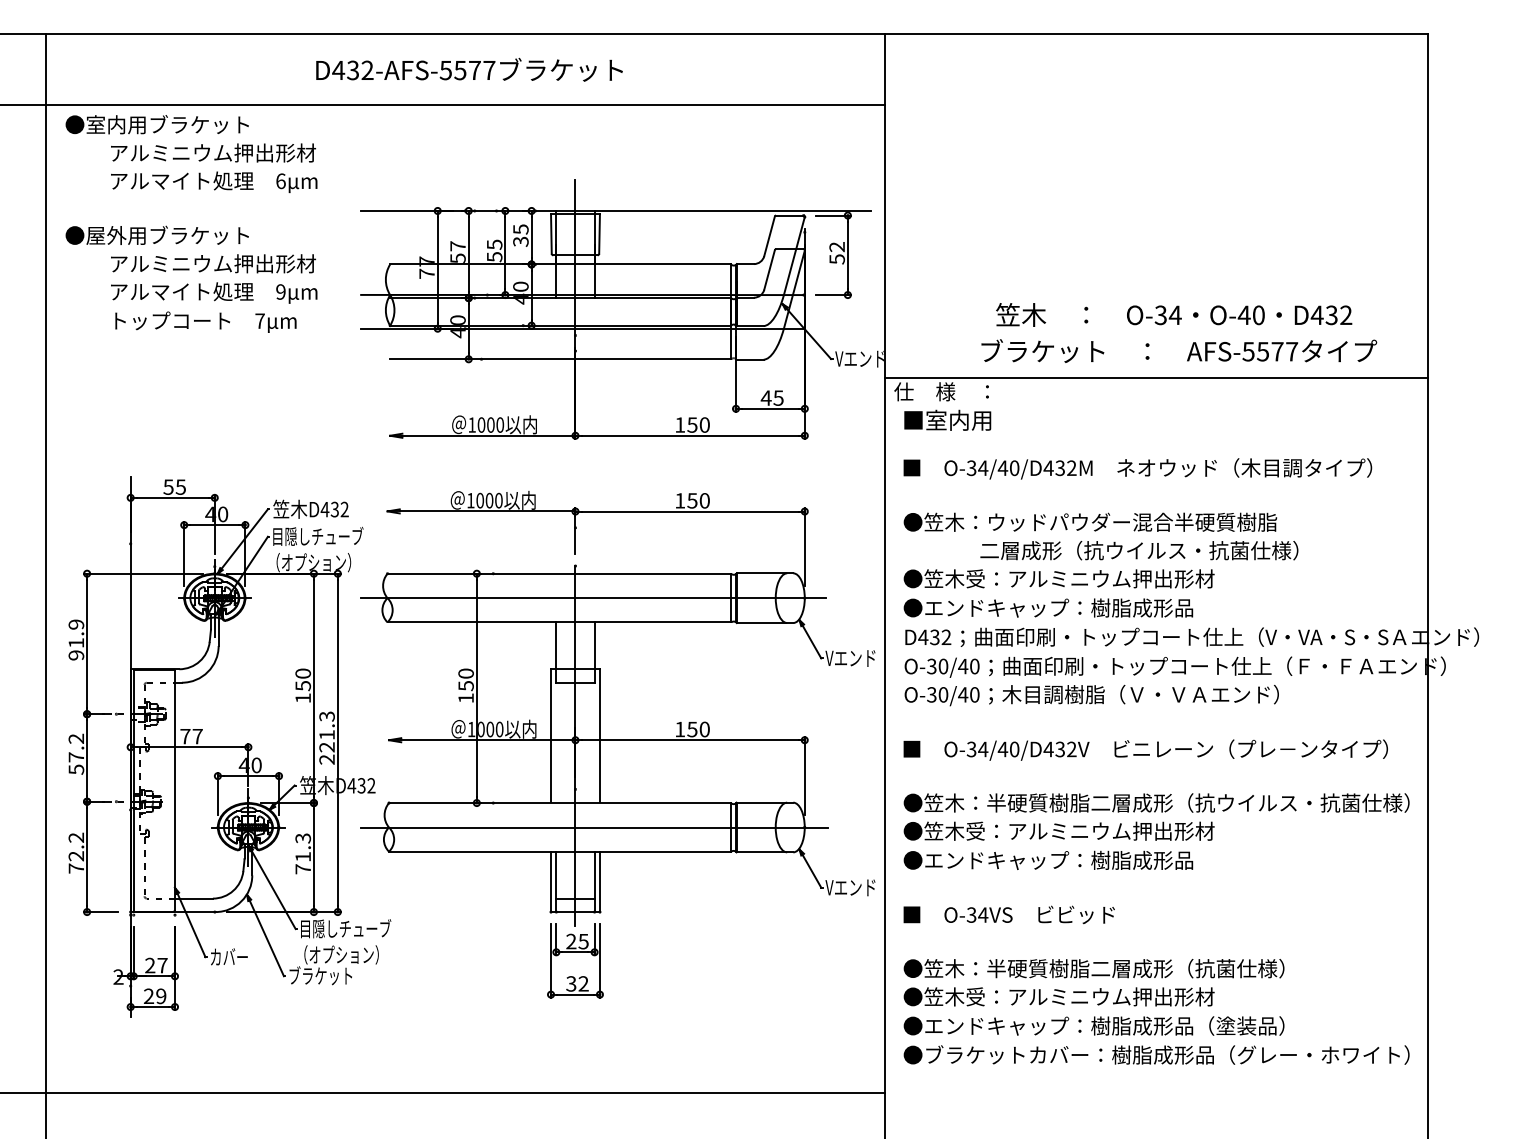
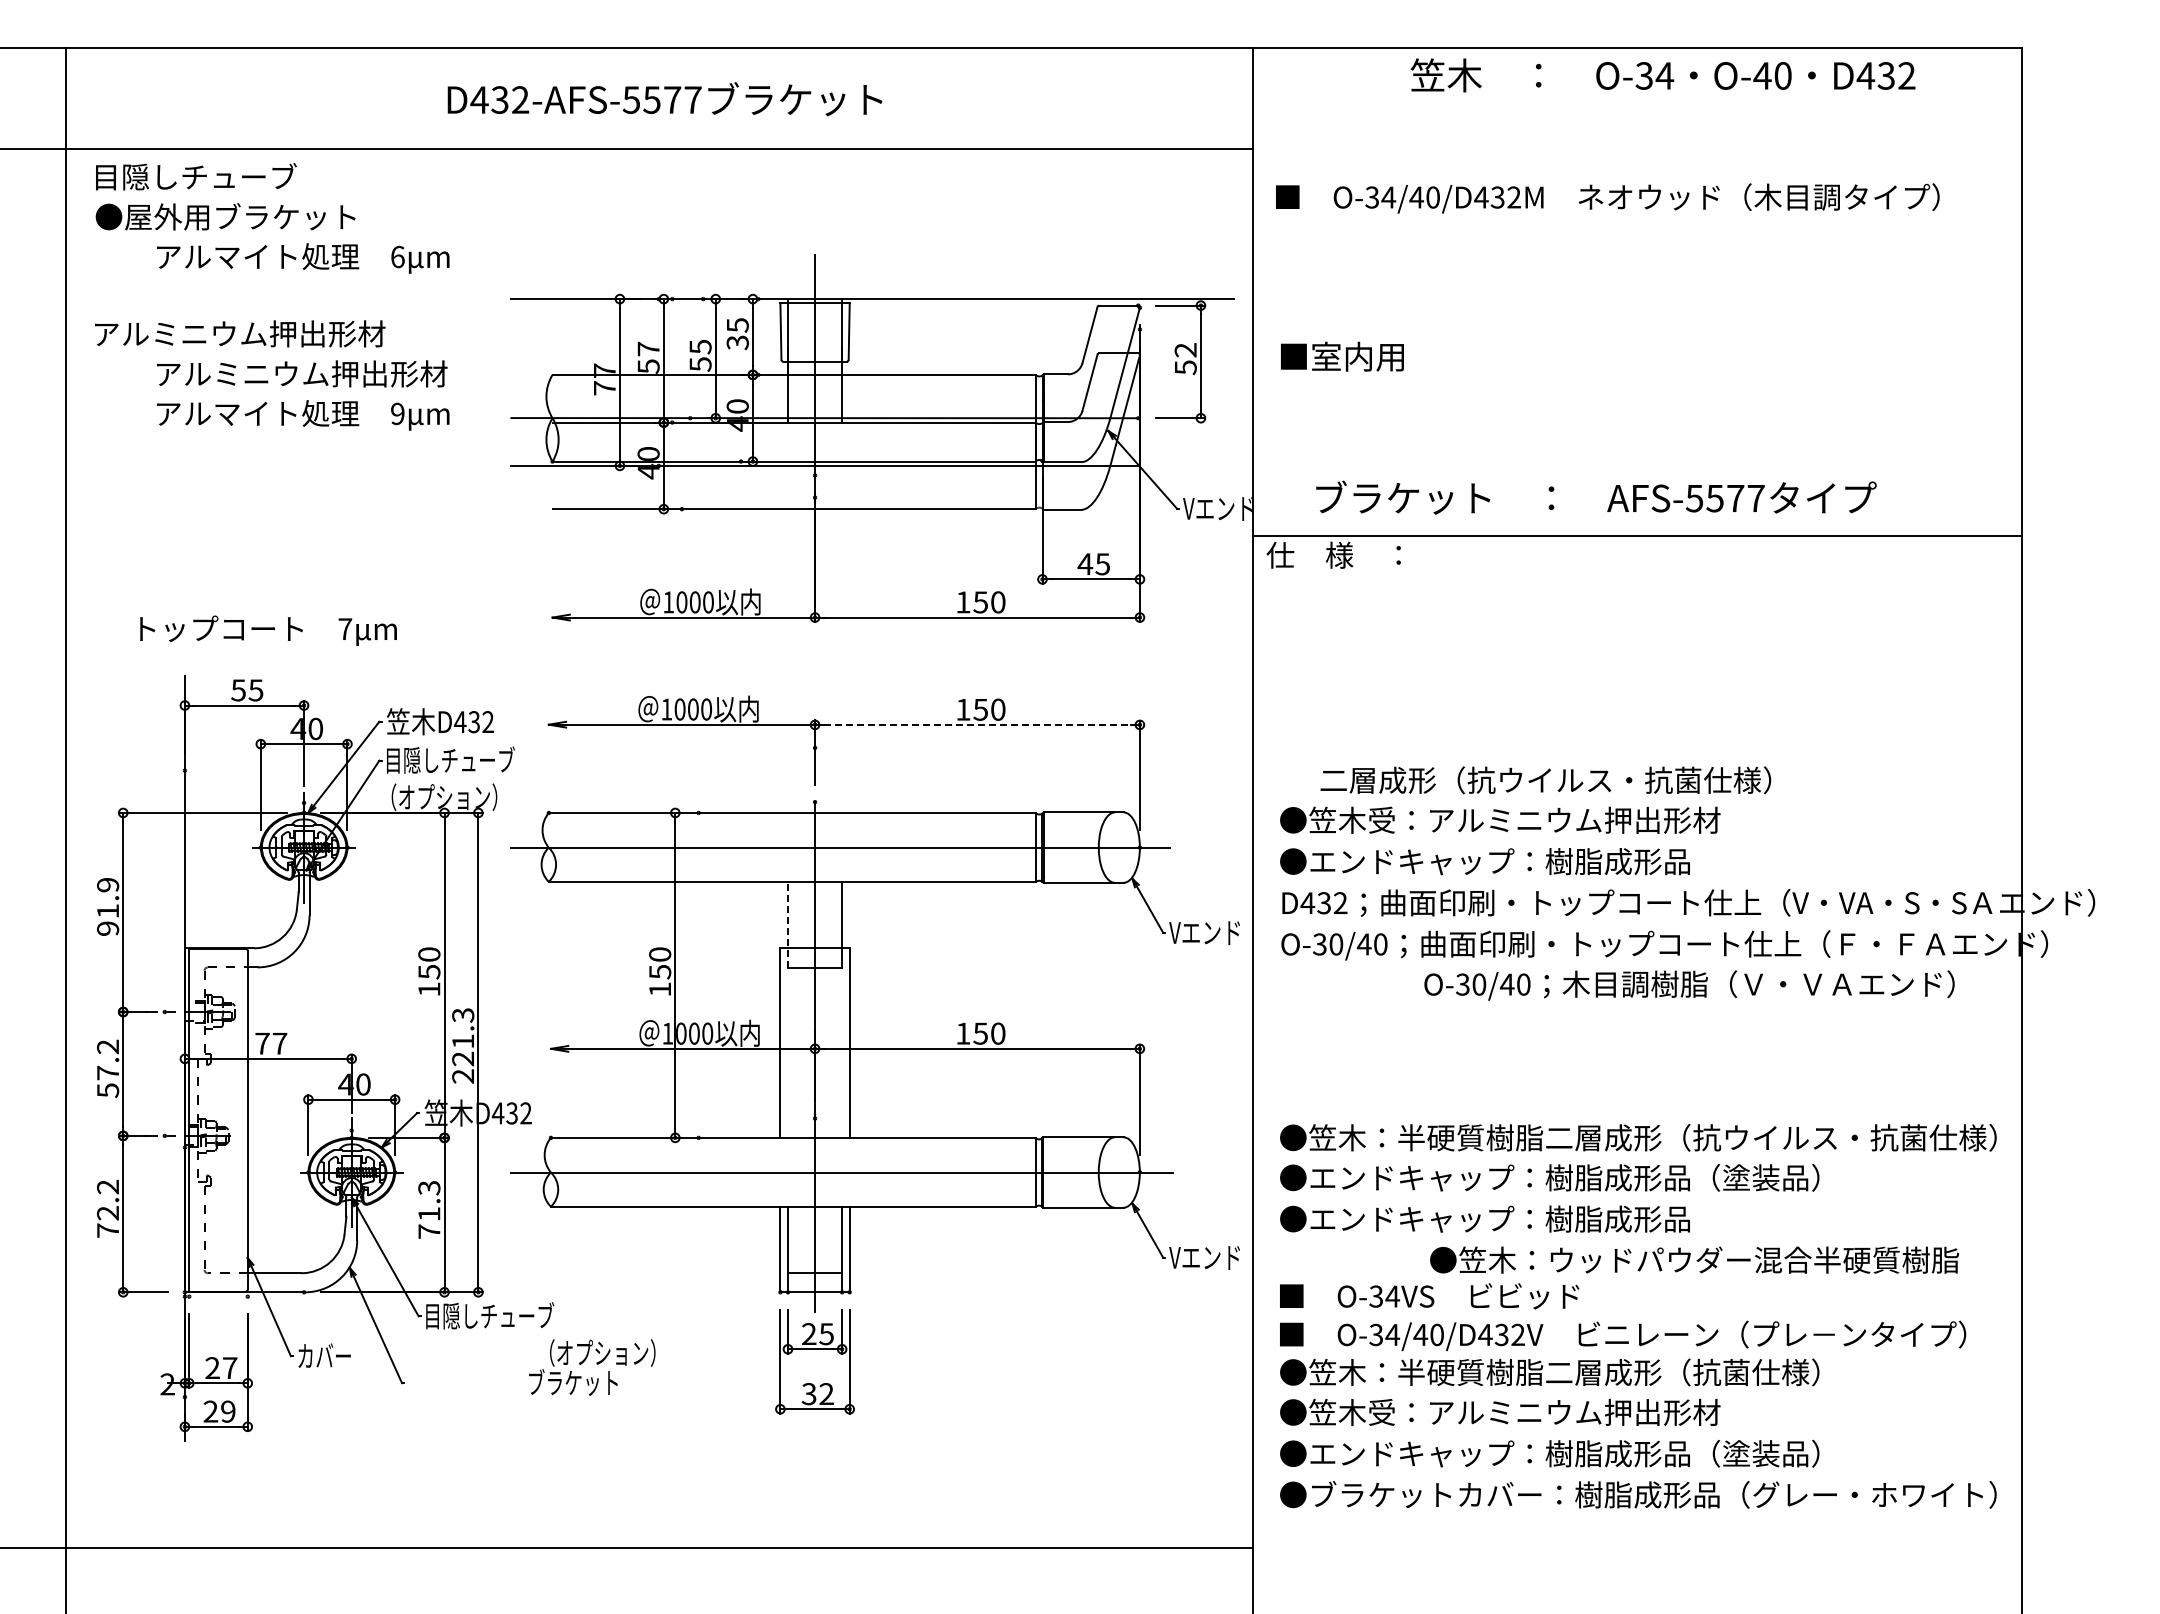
text: (157, 124) -> (222, 176), ●室内用ブラケット -> 目隠しチューブ
text: (191, 152) -> (271, 216), アルミニウム押出形材 -> ●屋外用ブラケット
text: (168, 235) -> (238, 333), ●屋外用ブラケット -> アルミニウム押出形材
text: (1173, 315) -> (1662, 75), moved
text: (205, 322) -> (268, 630), moved
text: (1179, 351) -> (1596, 497), moved
text: (947, 420) -> (1342, 356), moved
text: (1137, 468) -> (1607, 198), moved
line: (690, 511) -> (977, 724), solid -> dashed
text: (1090, 521) -> (1694, 1259), moved
text: (1139, 550) -> (1545, 780), moved
line: (556, 652) -> (788, 924), solid -> dashed
text: (1091, 695) -> (1689, 985), moved
text: (1146, 749) -> (1623, 1335), moved
text: (1104, 831) -> (1564, 1177), ●笠木受：アルミニウム押出形材 -> ●エンドキャップ：樹脂成形品（塗装品）
text: (334, 965) -> (592, 1367), moved

